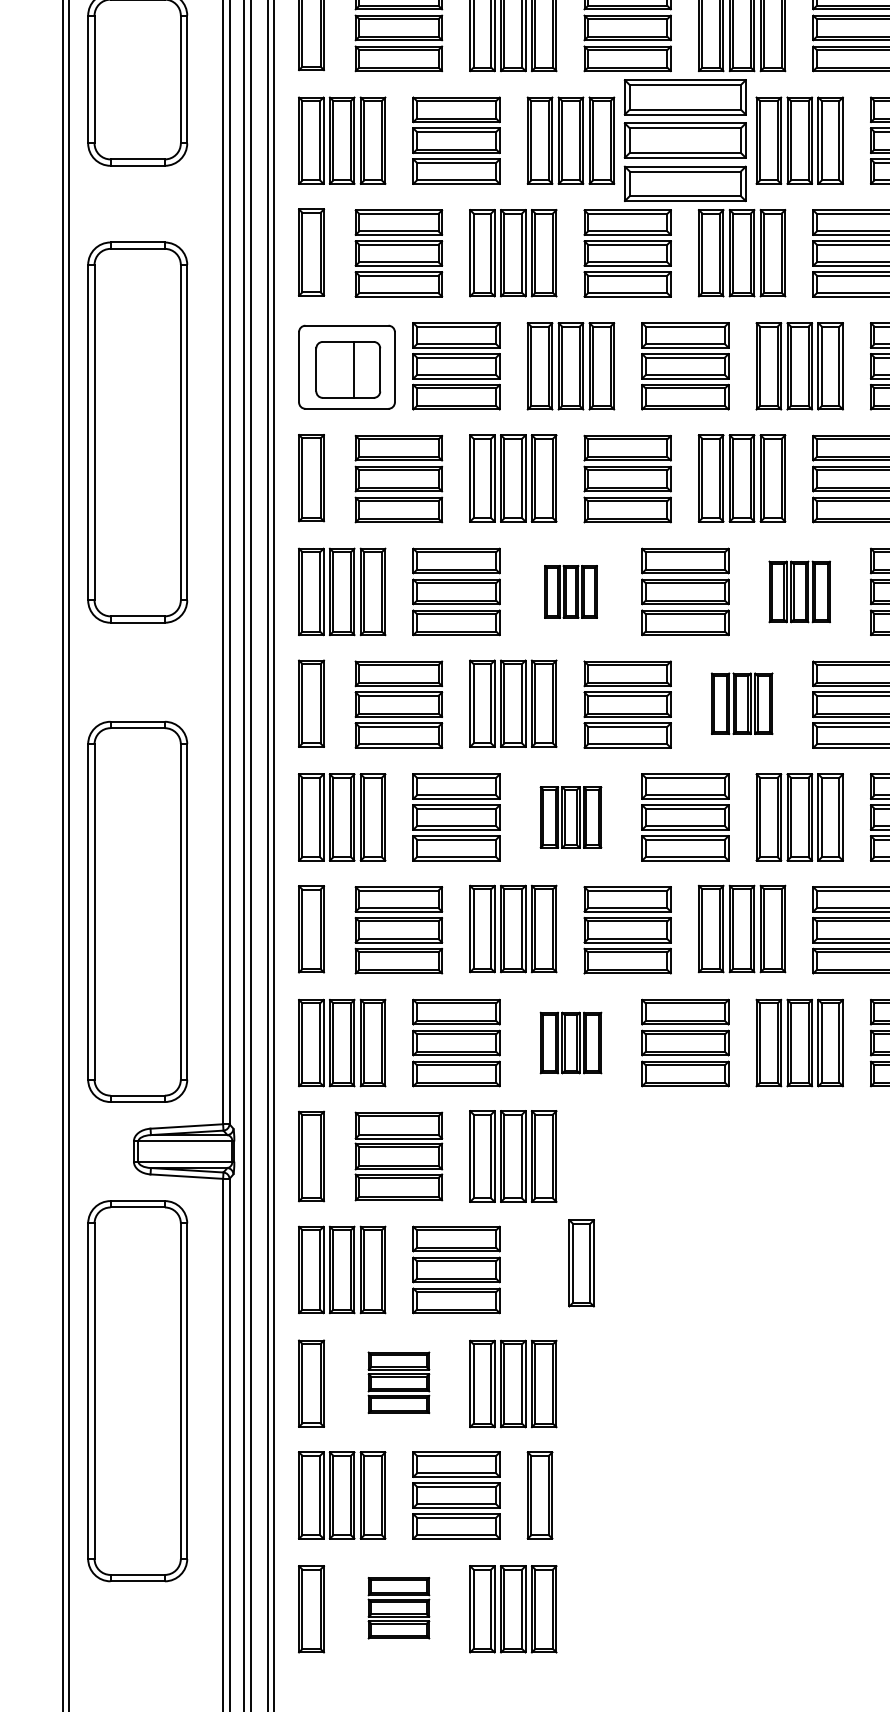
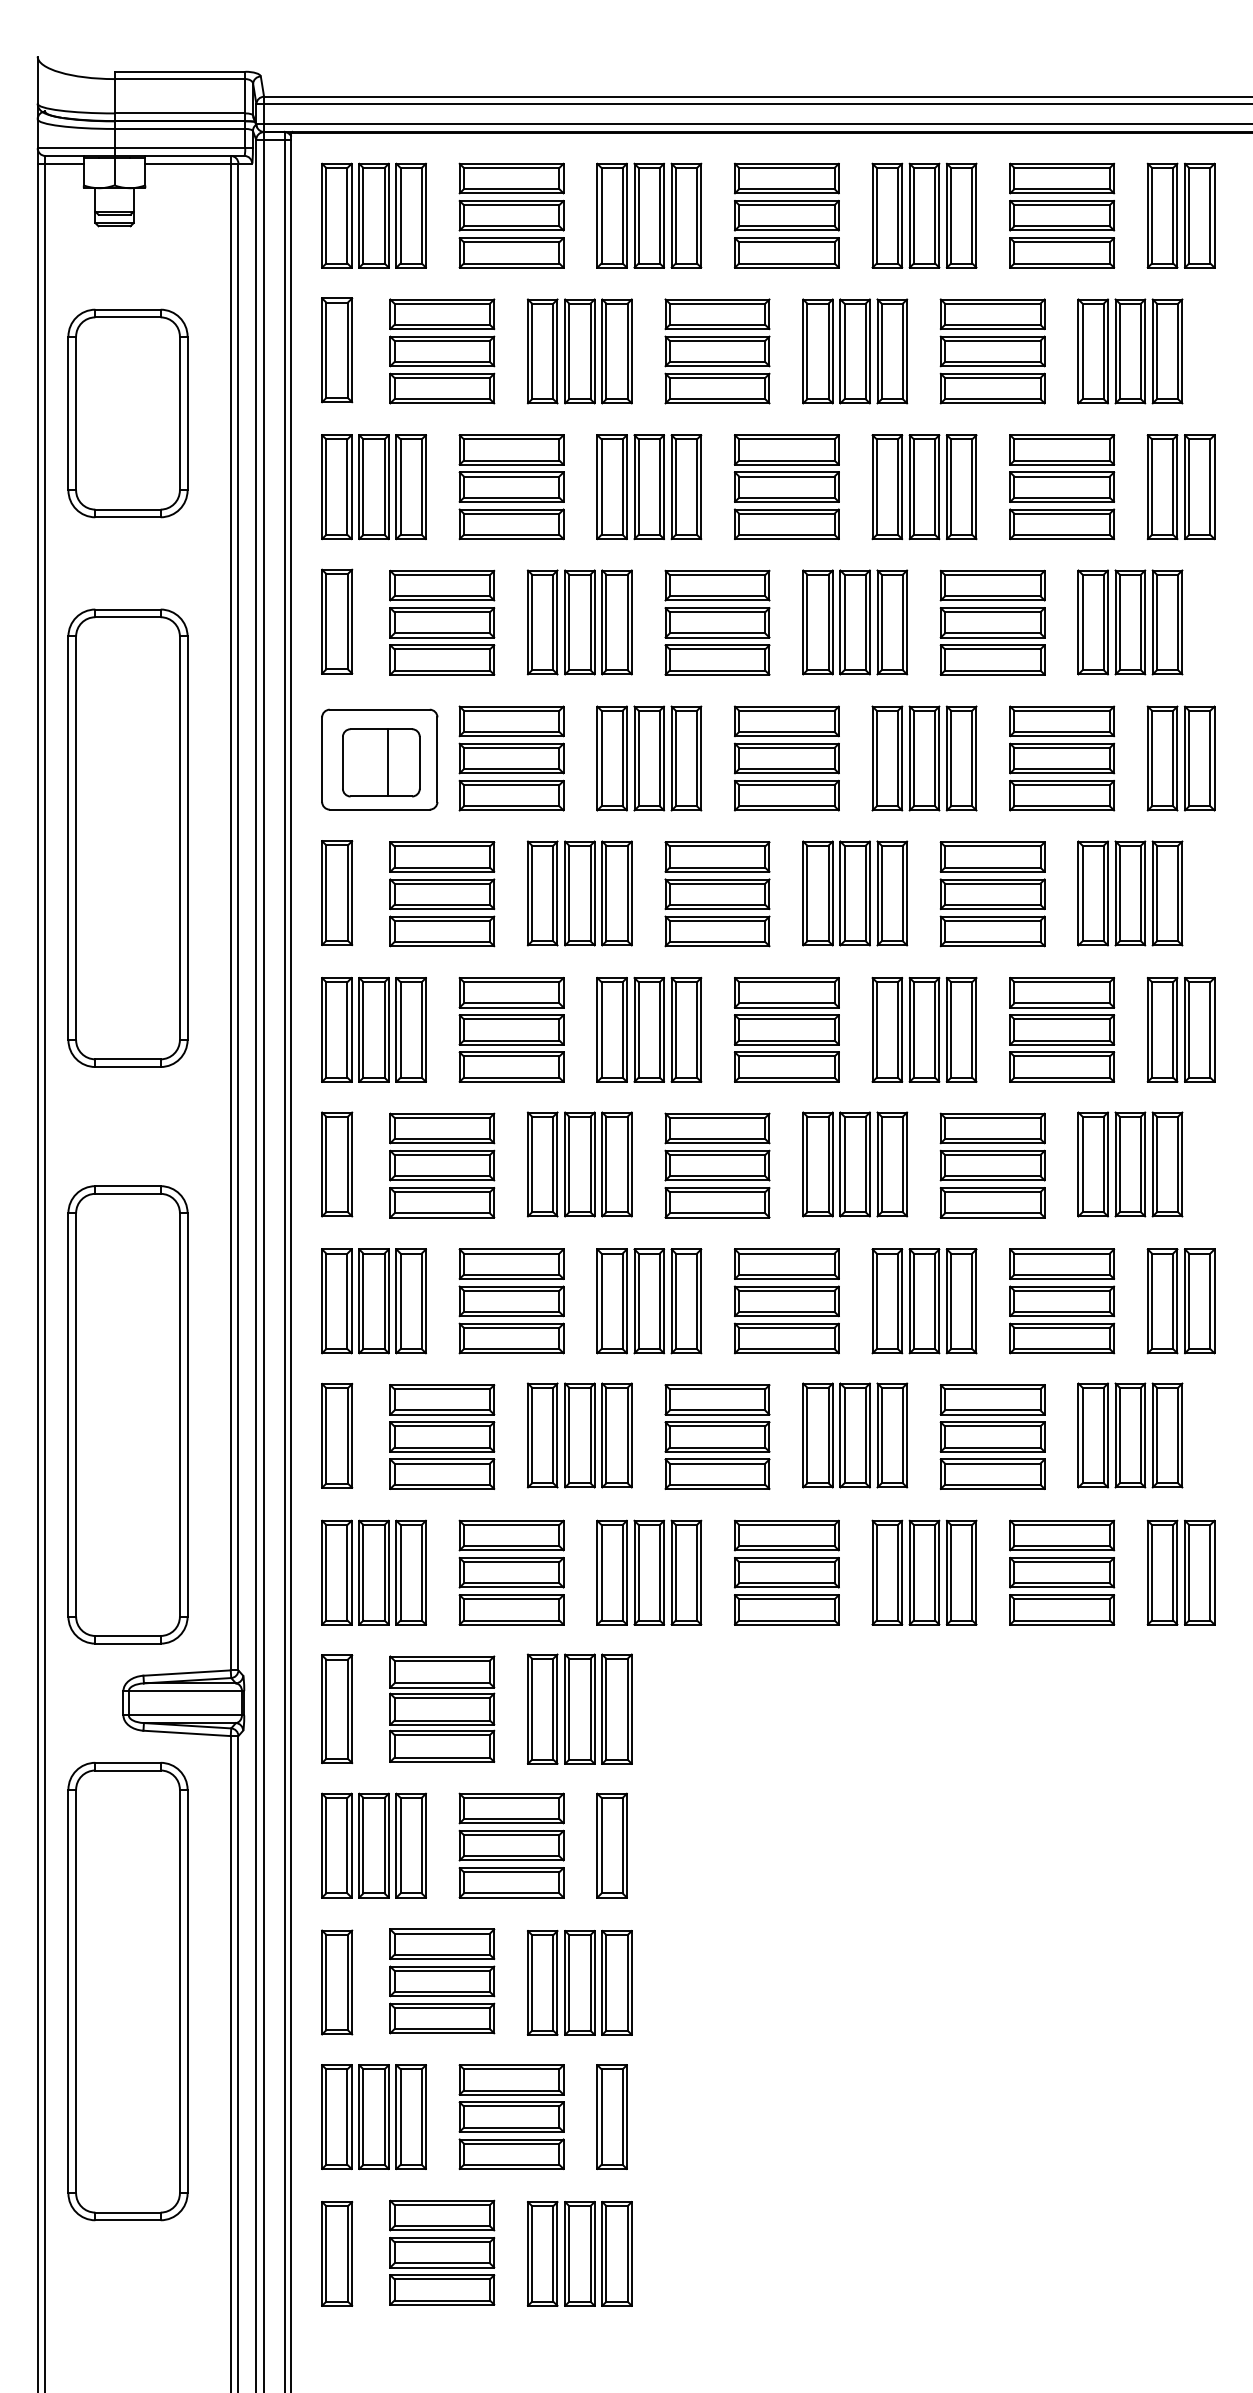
part: (685, 141) -> (786, 487), size x0.71
part: (571, 591) -> (649, 1029), size x1.67
part: (799, 591) -> (924, 1029), size x1.43
part: (742, 703) -> (855, 1164), size x1.43
part: (571, 817) -> (649, 1301), size x1.43
part: (571, 1042) -> (649, 1572), size x1.43
part: (581, 1263) -> (611, 1845), moved
part: (399, 1382) -> (442, 1981), size x1.43
part: (399, 1608) -> (442, 2252), size x1.43

